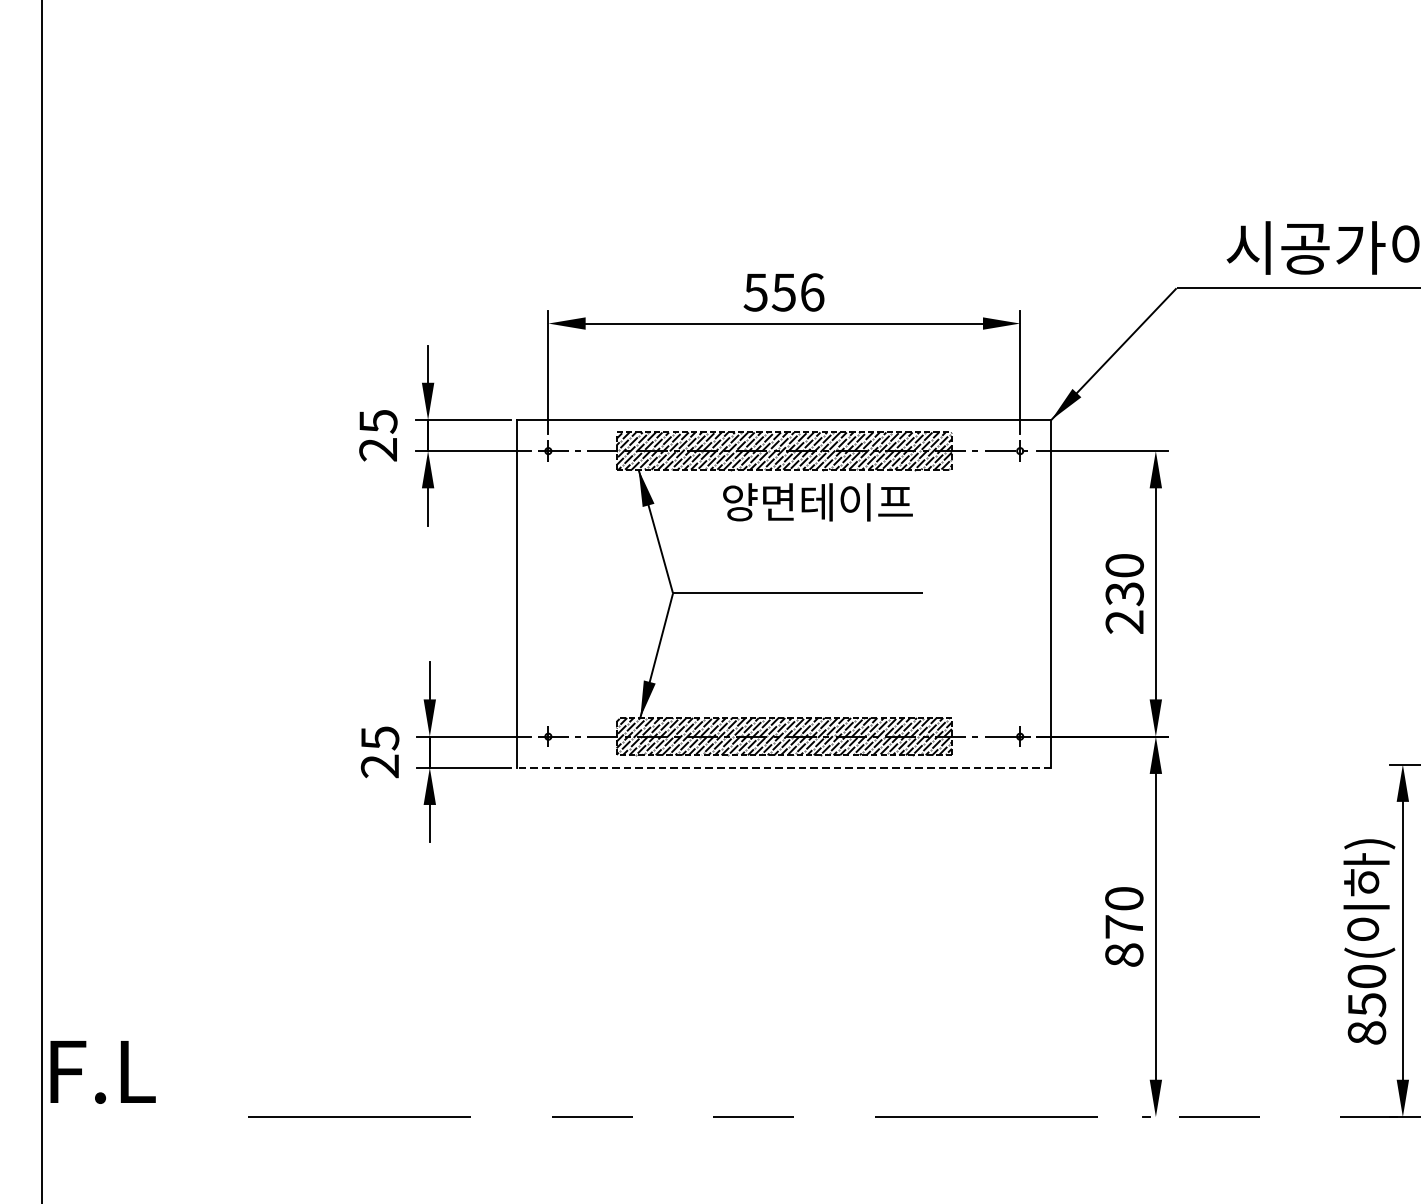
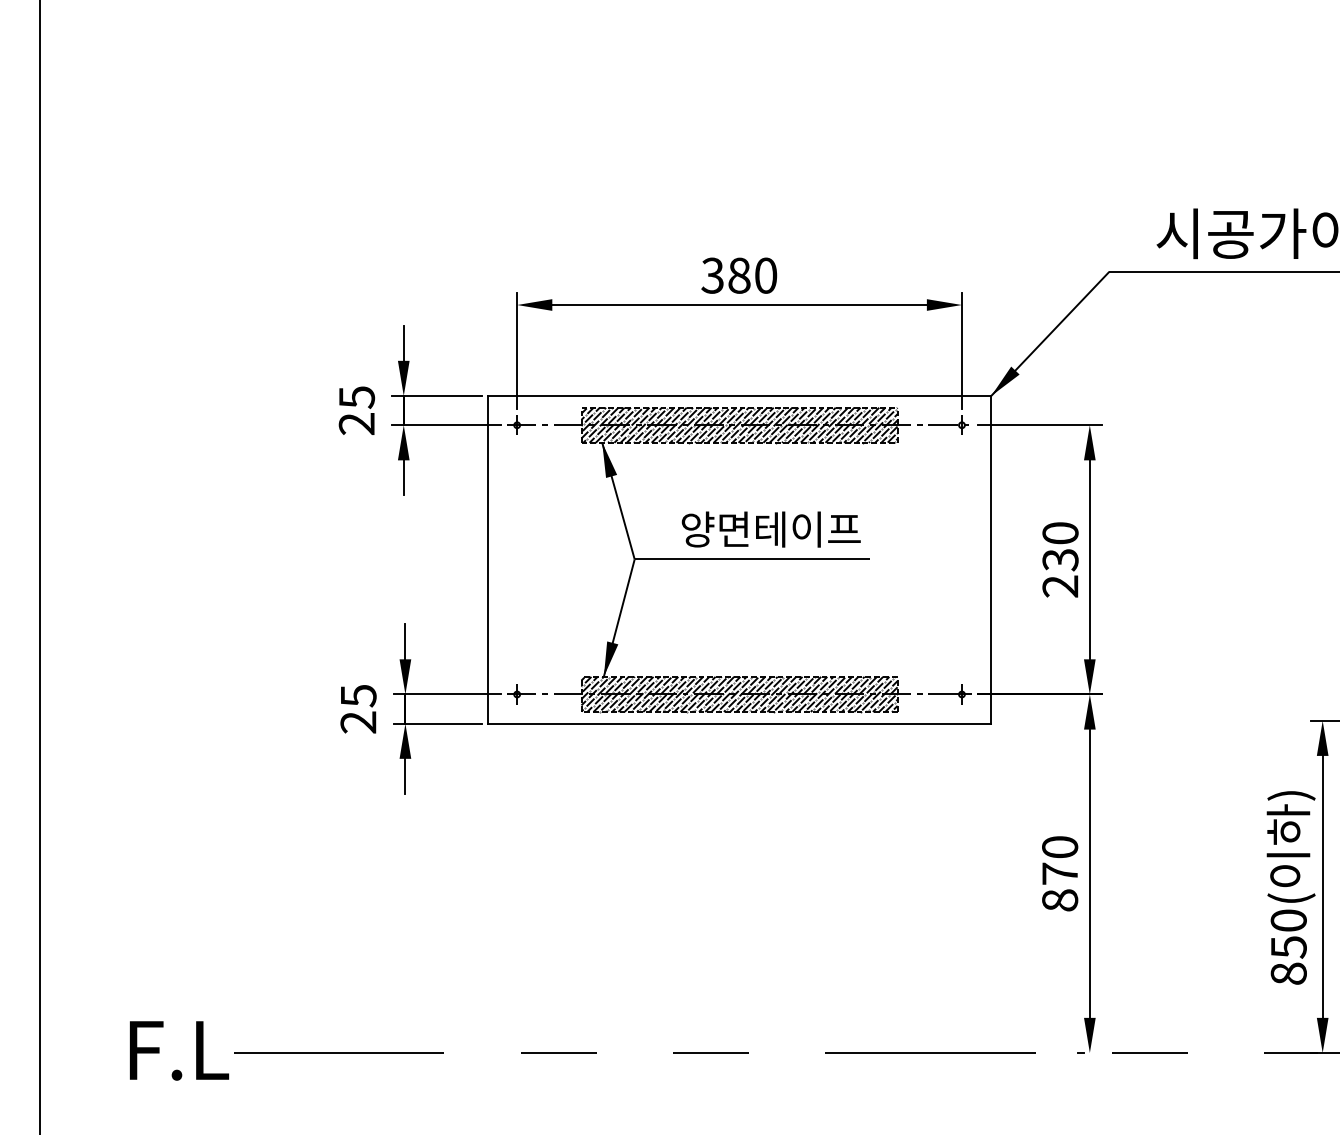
text: (784, 292) -> (739, 275), 556 -> 380
text: (817, 502) -> (770, 529), moved
line: (784, 767) -> (739, 723), dashed -> solid
text: (103, 1071) -> (179, 1050), moved

